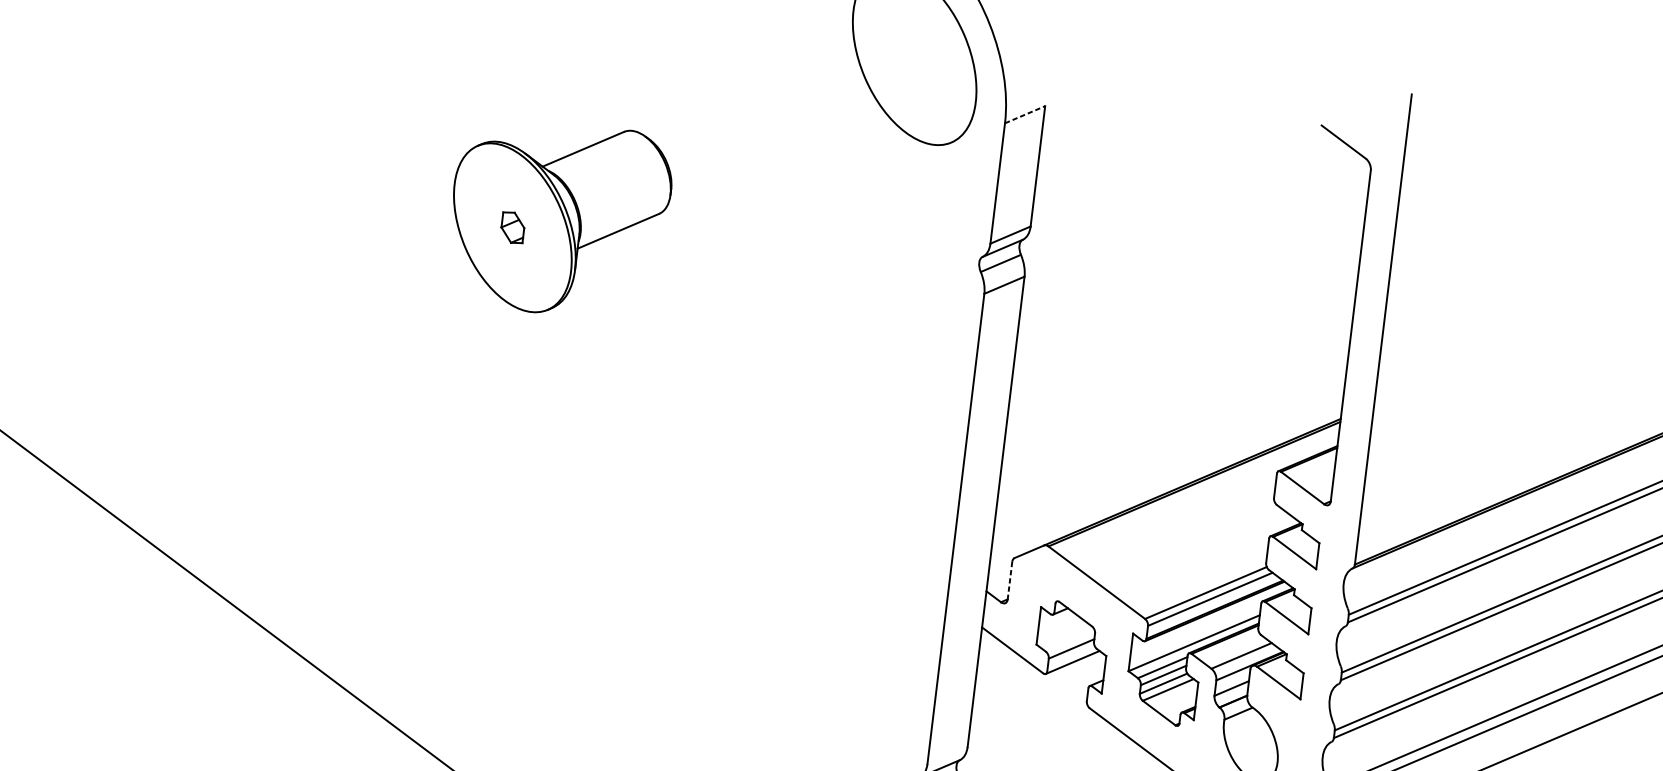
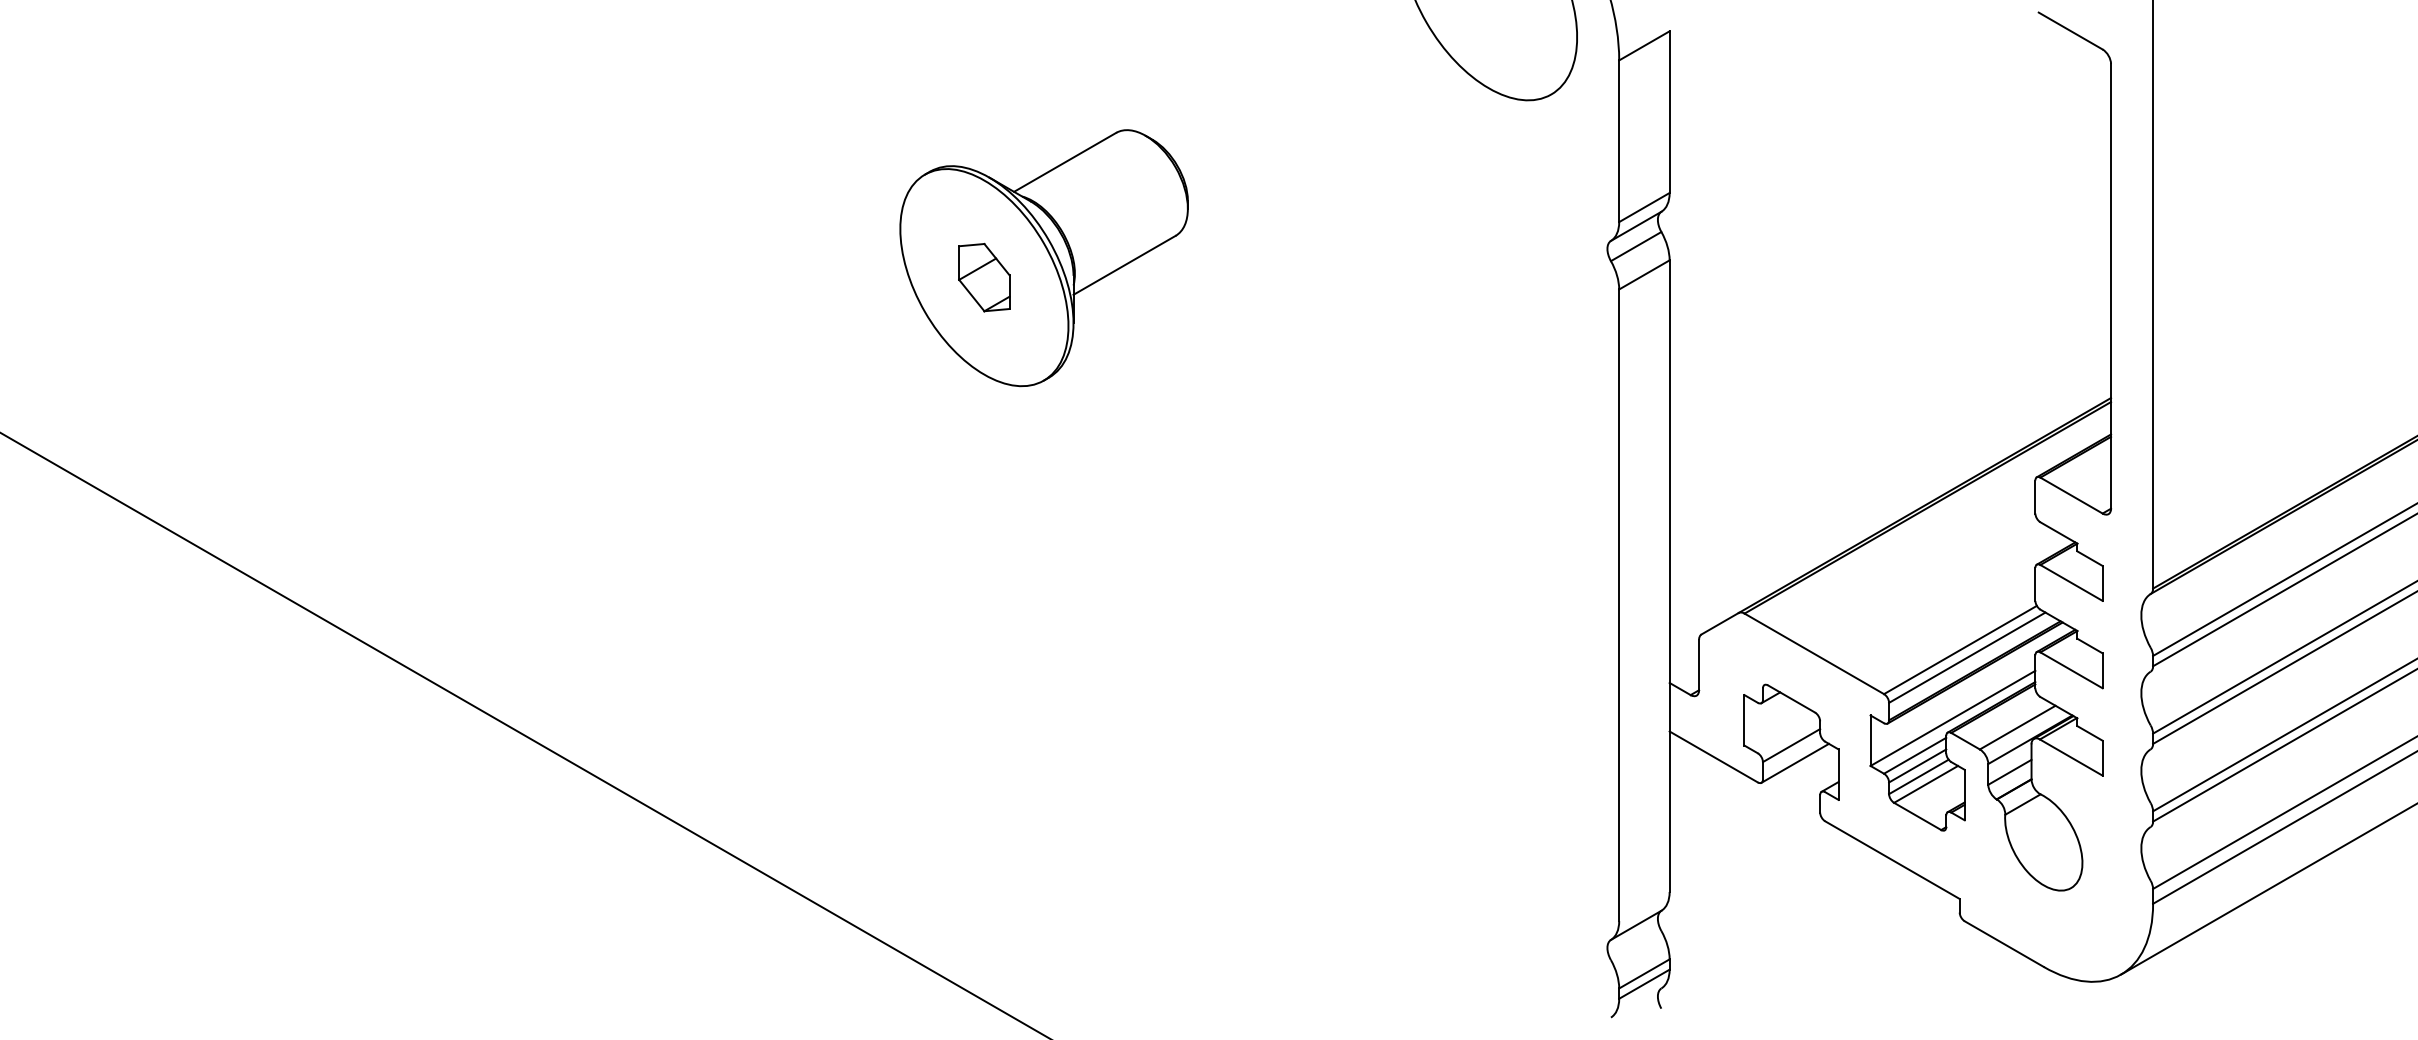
line: (1025, 114) -> (1644, 45), dashed -> solid
part: (512, 227) -> (984, 277), size x1.67
line: (1010, 581) -> (1699, 665), dashed -> solid

